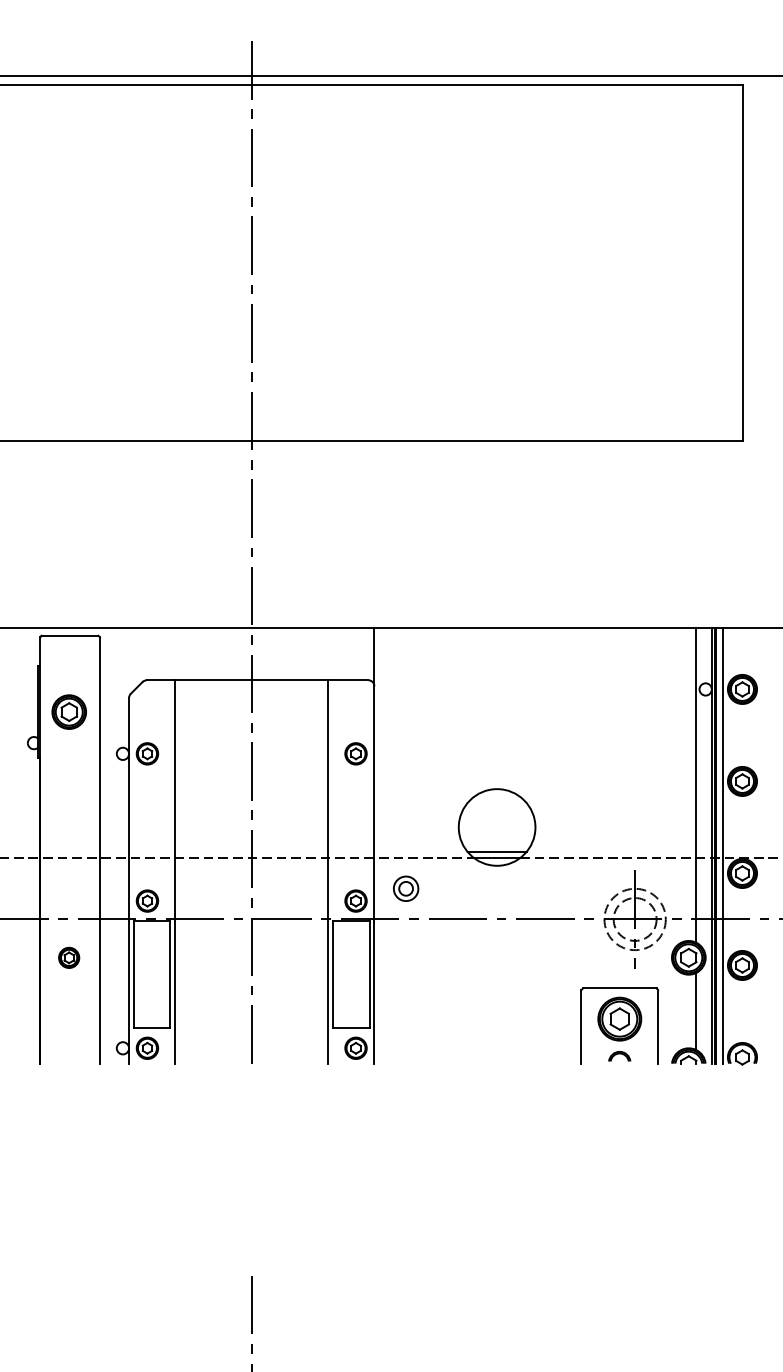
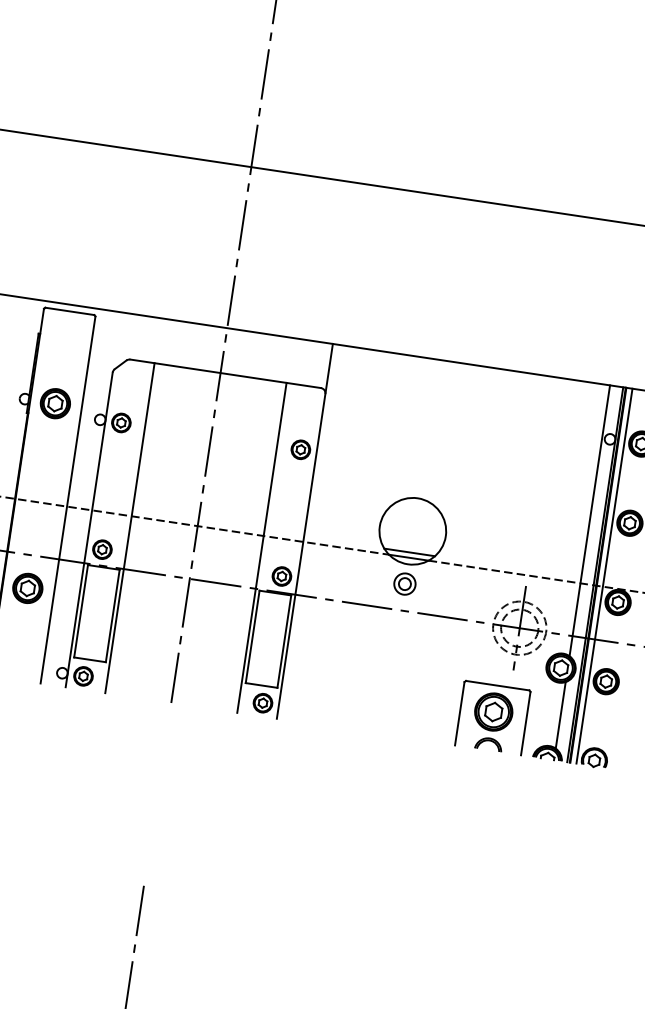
part: (68, 711) -> (54, 403), moved
part: (406, 888) -> (405, 583), moved
part: (68, 957) -> (27, 588), size x1.67
part: (619, 1056) -> (488, 744), size x1.43

